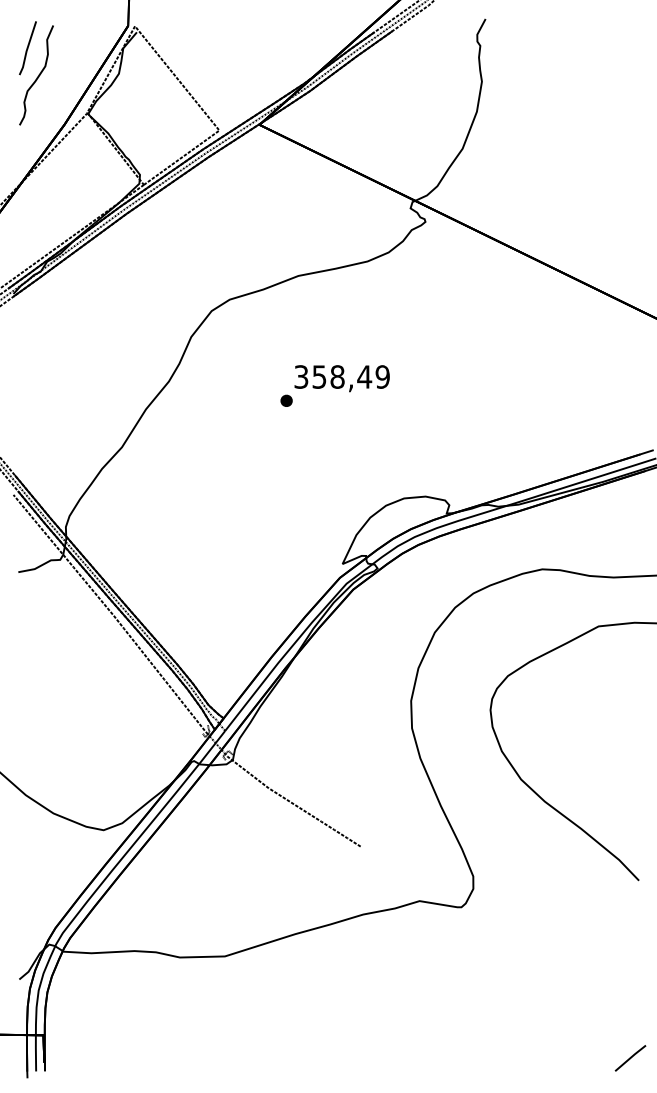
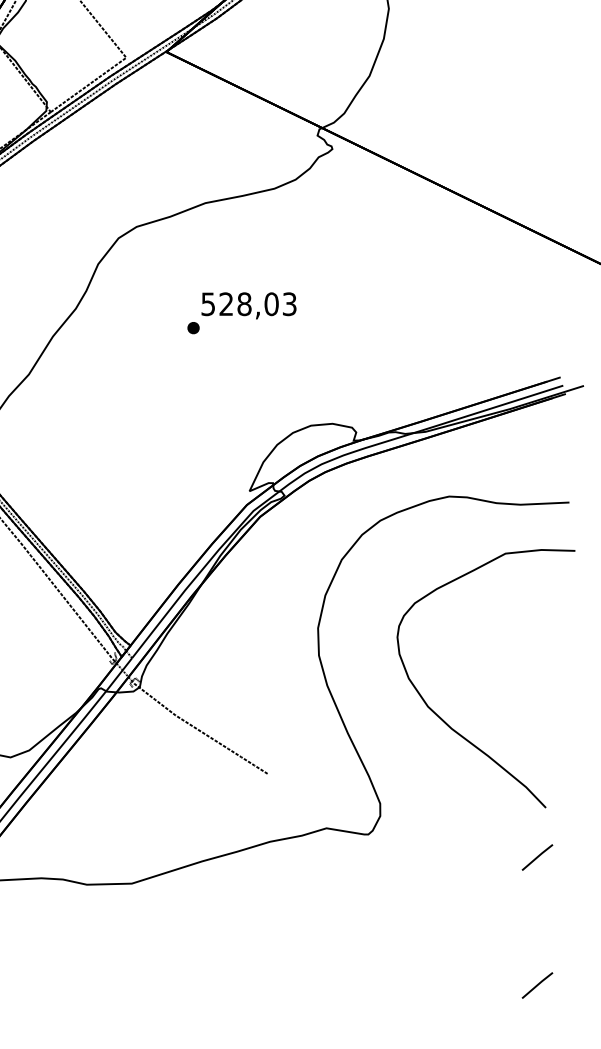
text: (342, 376) -> (249, 303), 358,49 -> 528,03
line: (630, 930) -> (537, 857), added

